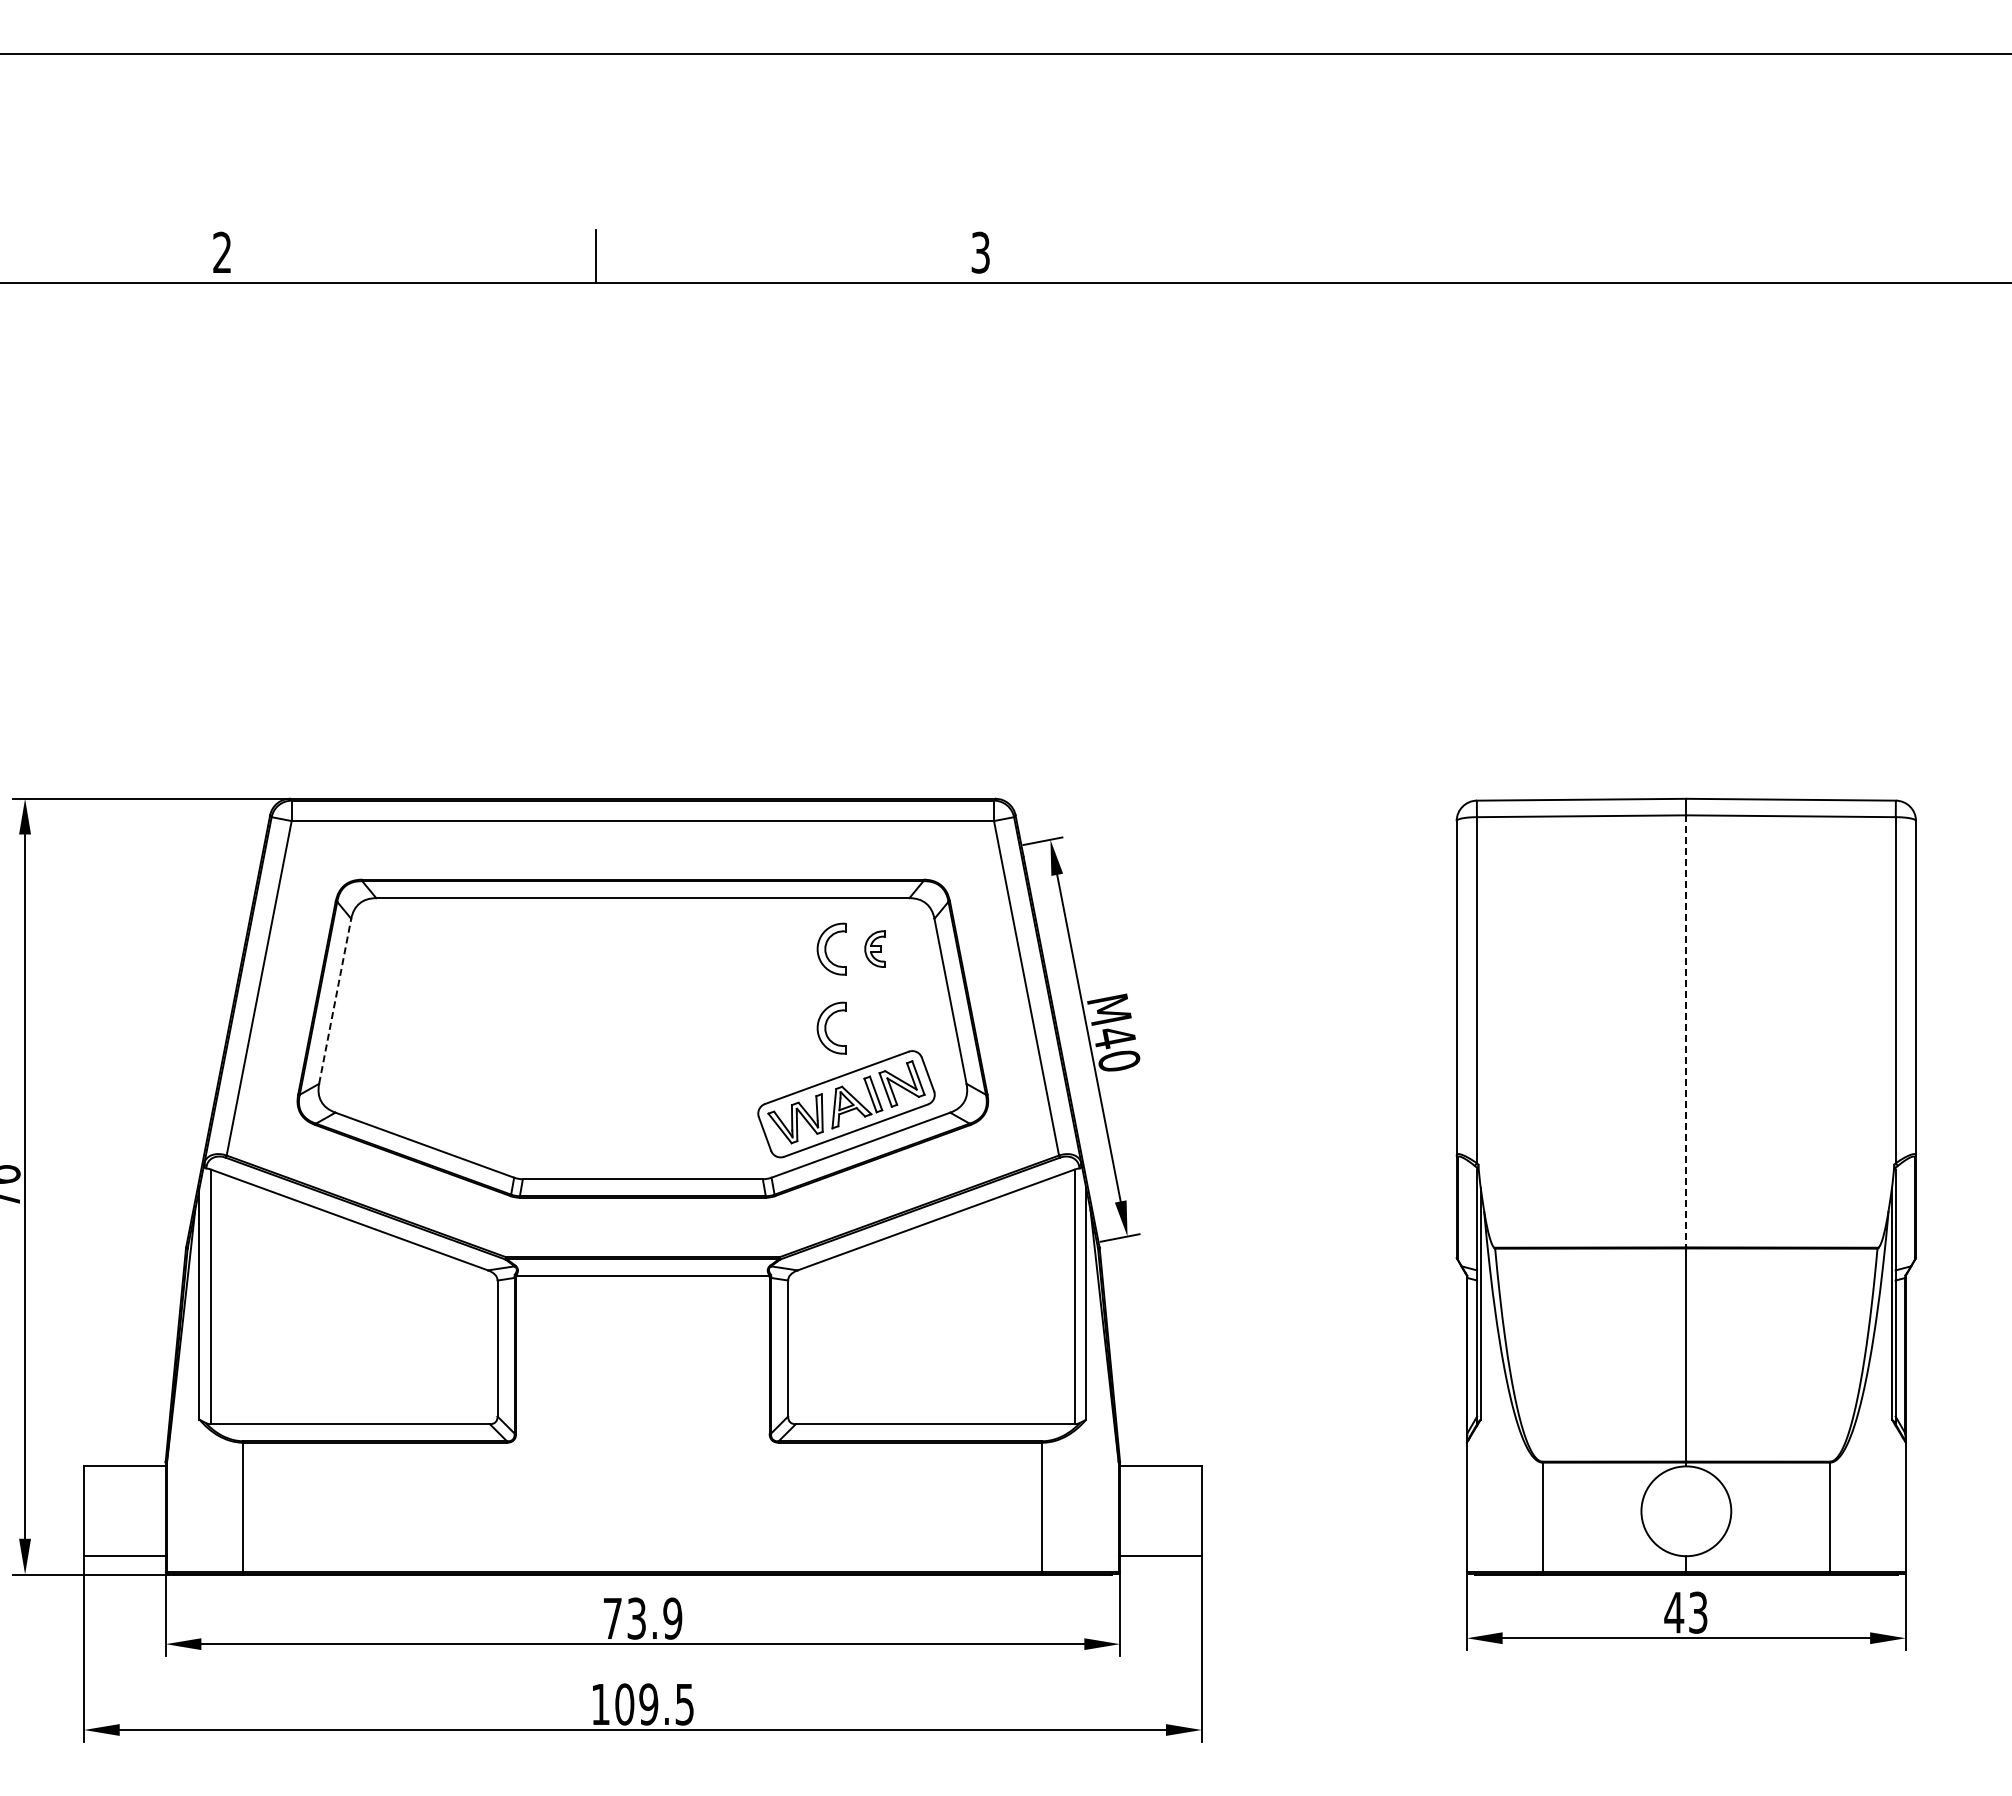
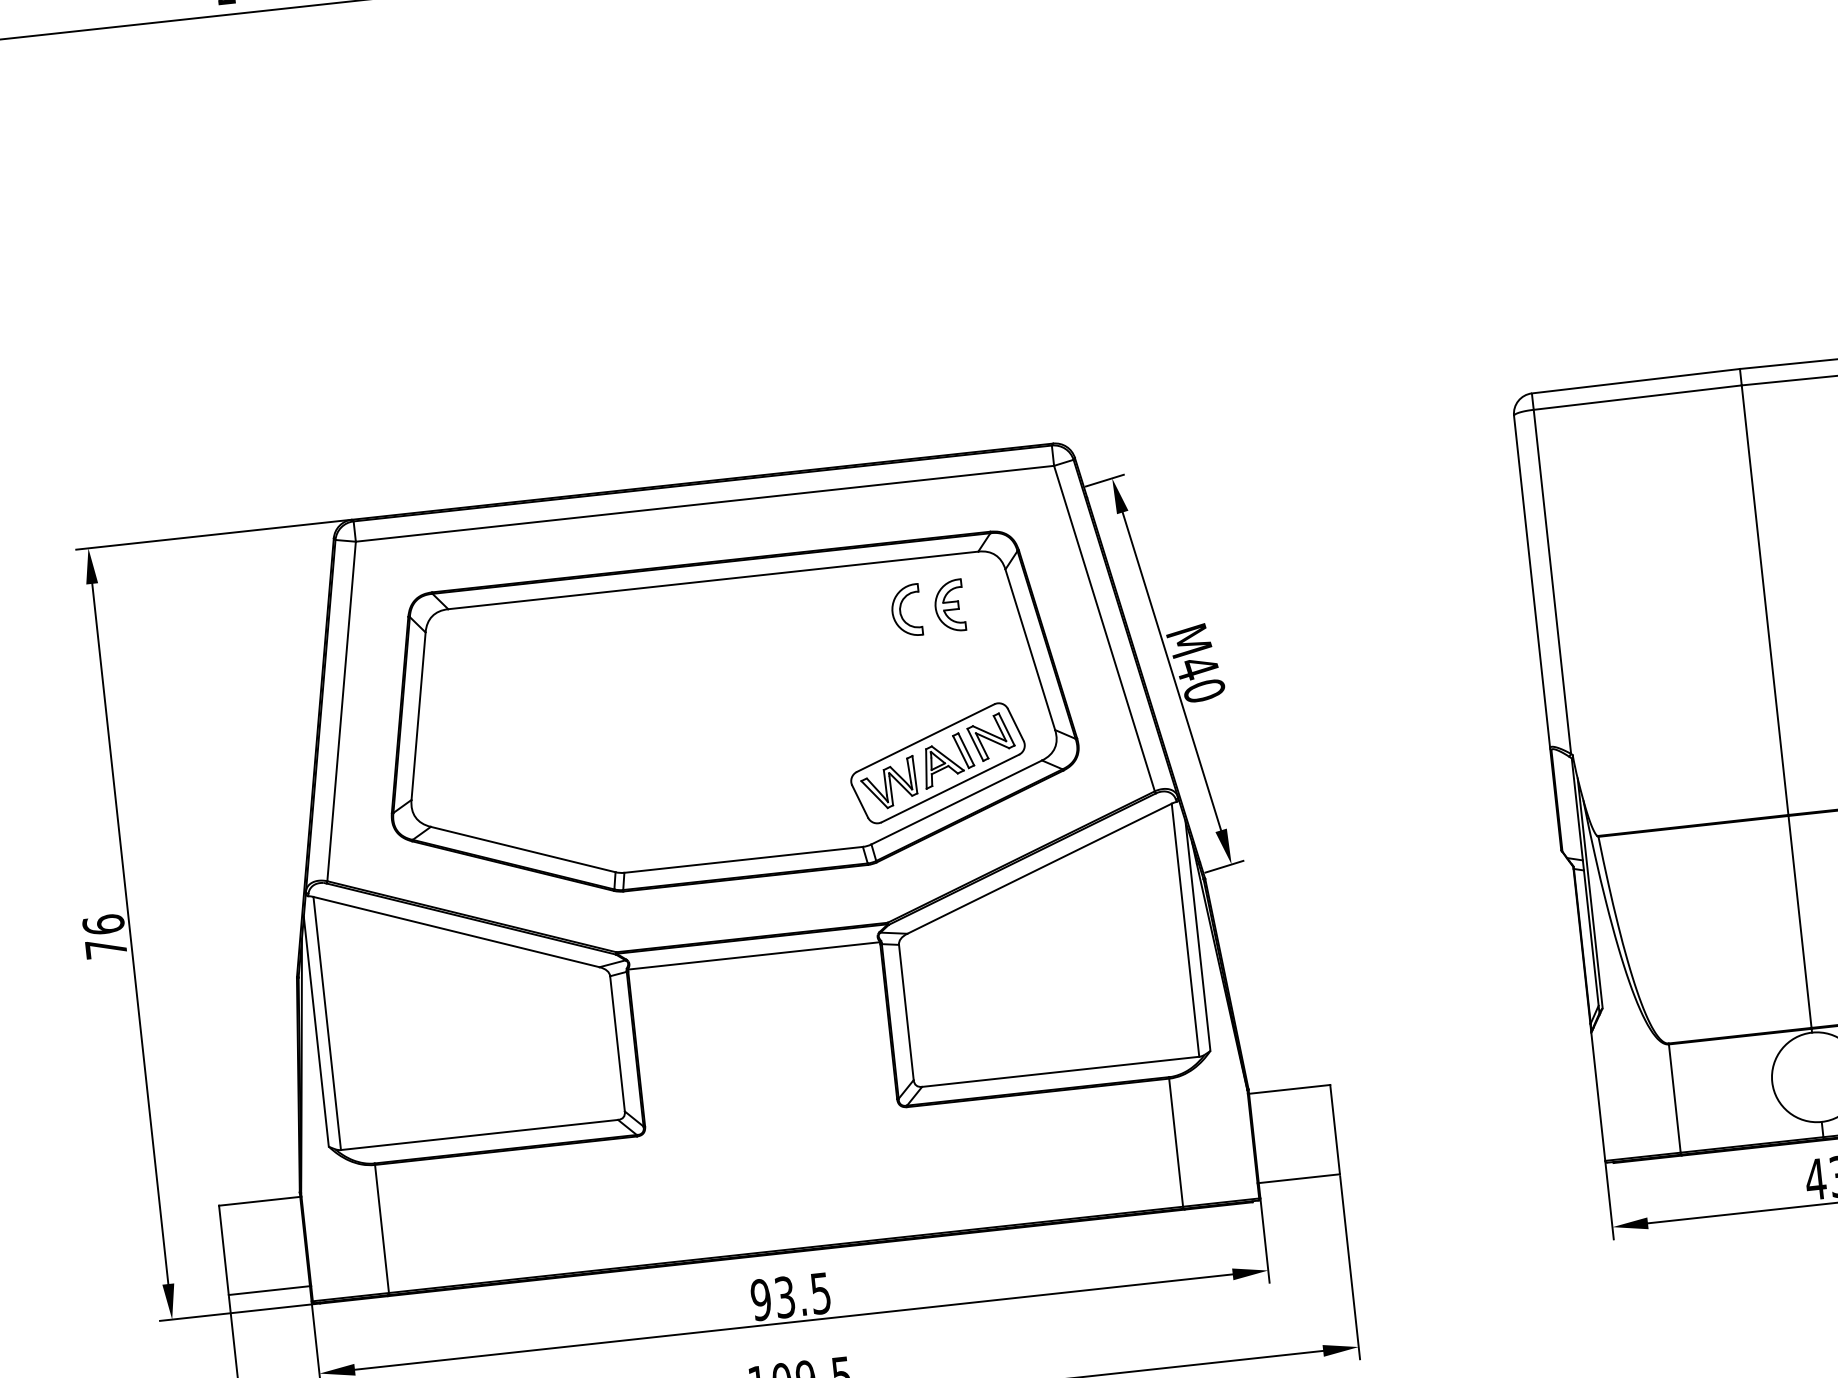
part: (874, 948) -> (949, 605), size x1.43
line: (335, 1000) -> (418, 715), dashed -> solid
part: (831, 1027) -> (914, 688), removed
line: (1686, 1031) -> (1765, 600), dashed -> solid
text: (642, 1618) -> (790, 1296), 73.9 -> 93.5

